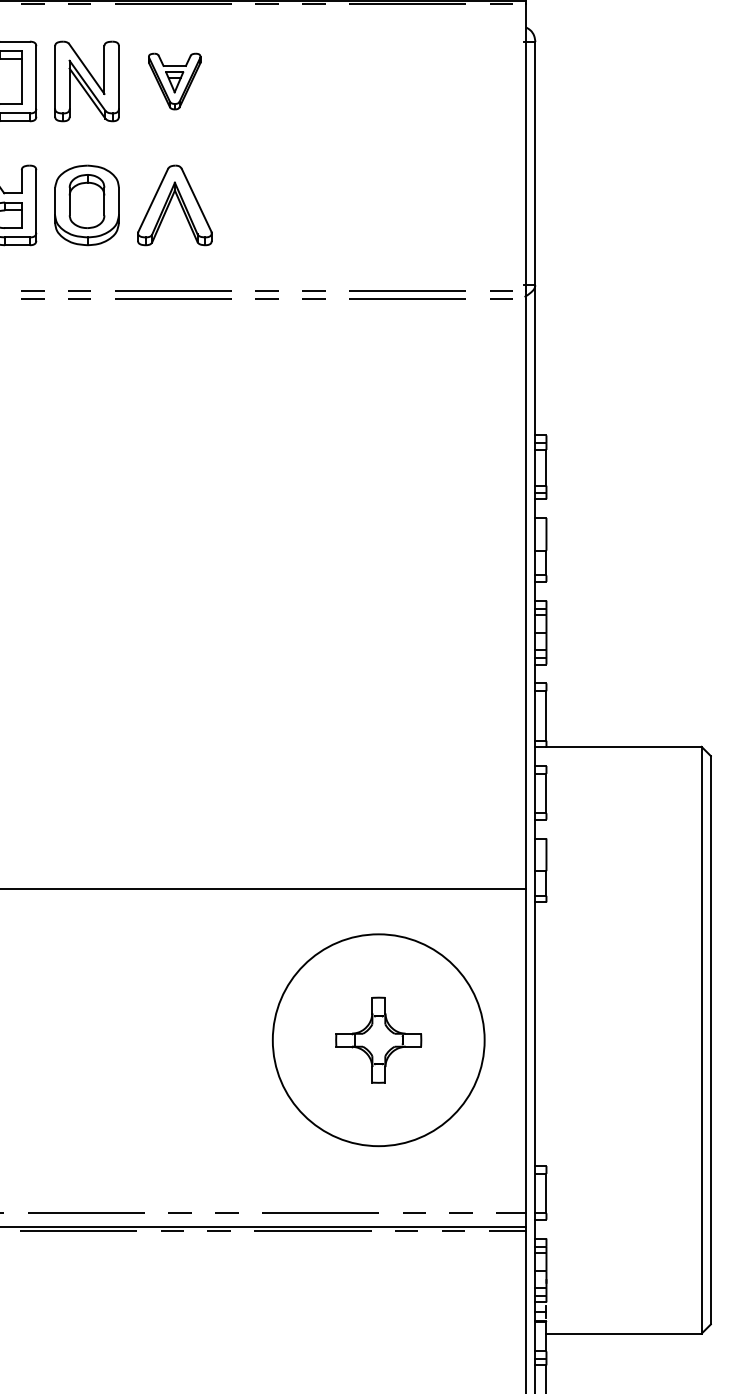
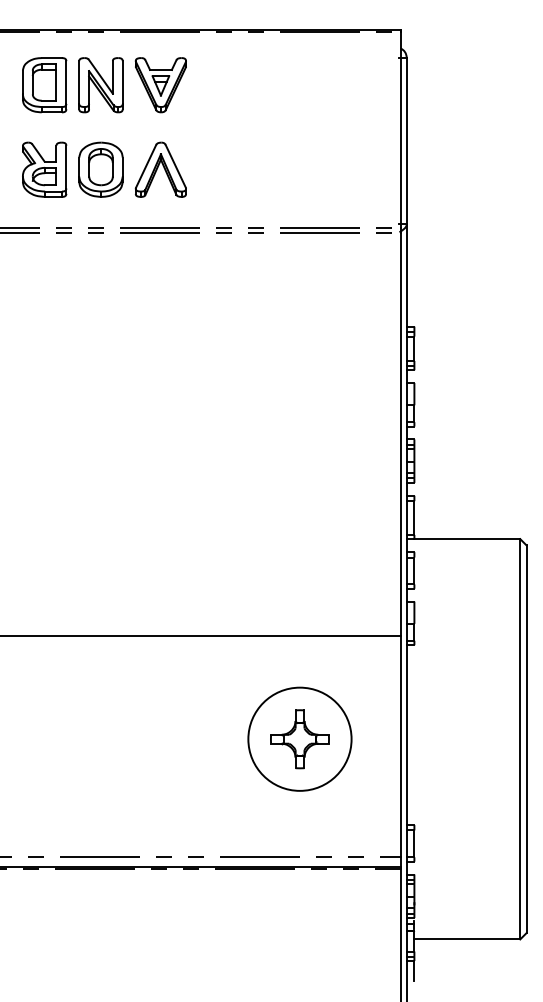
part: (174, 81) -> (160, 85), size x1.43
circle: (378, 1039) -> (299, 738), size x0.71

